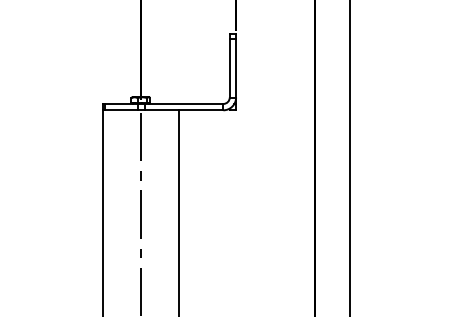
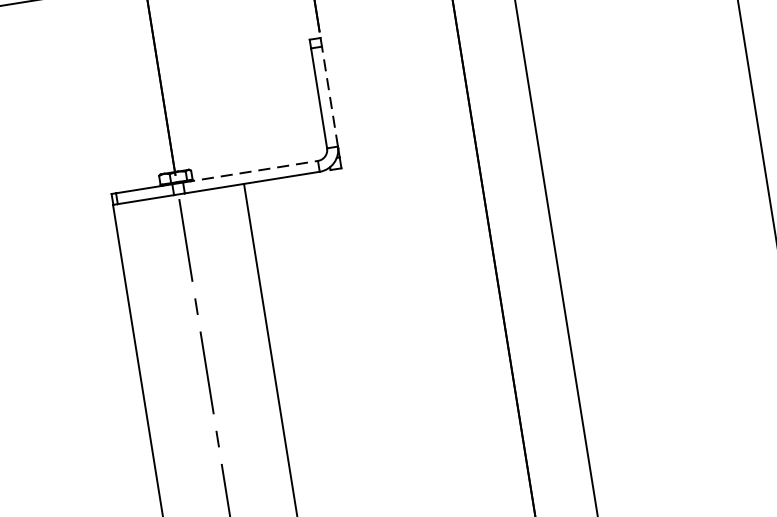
line: (236, 67) -> (330, 94), solid -> dashed
line: (184, 103) -> (251, 170), solid -> dashed

